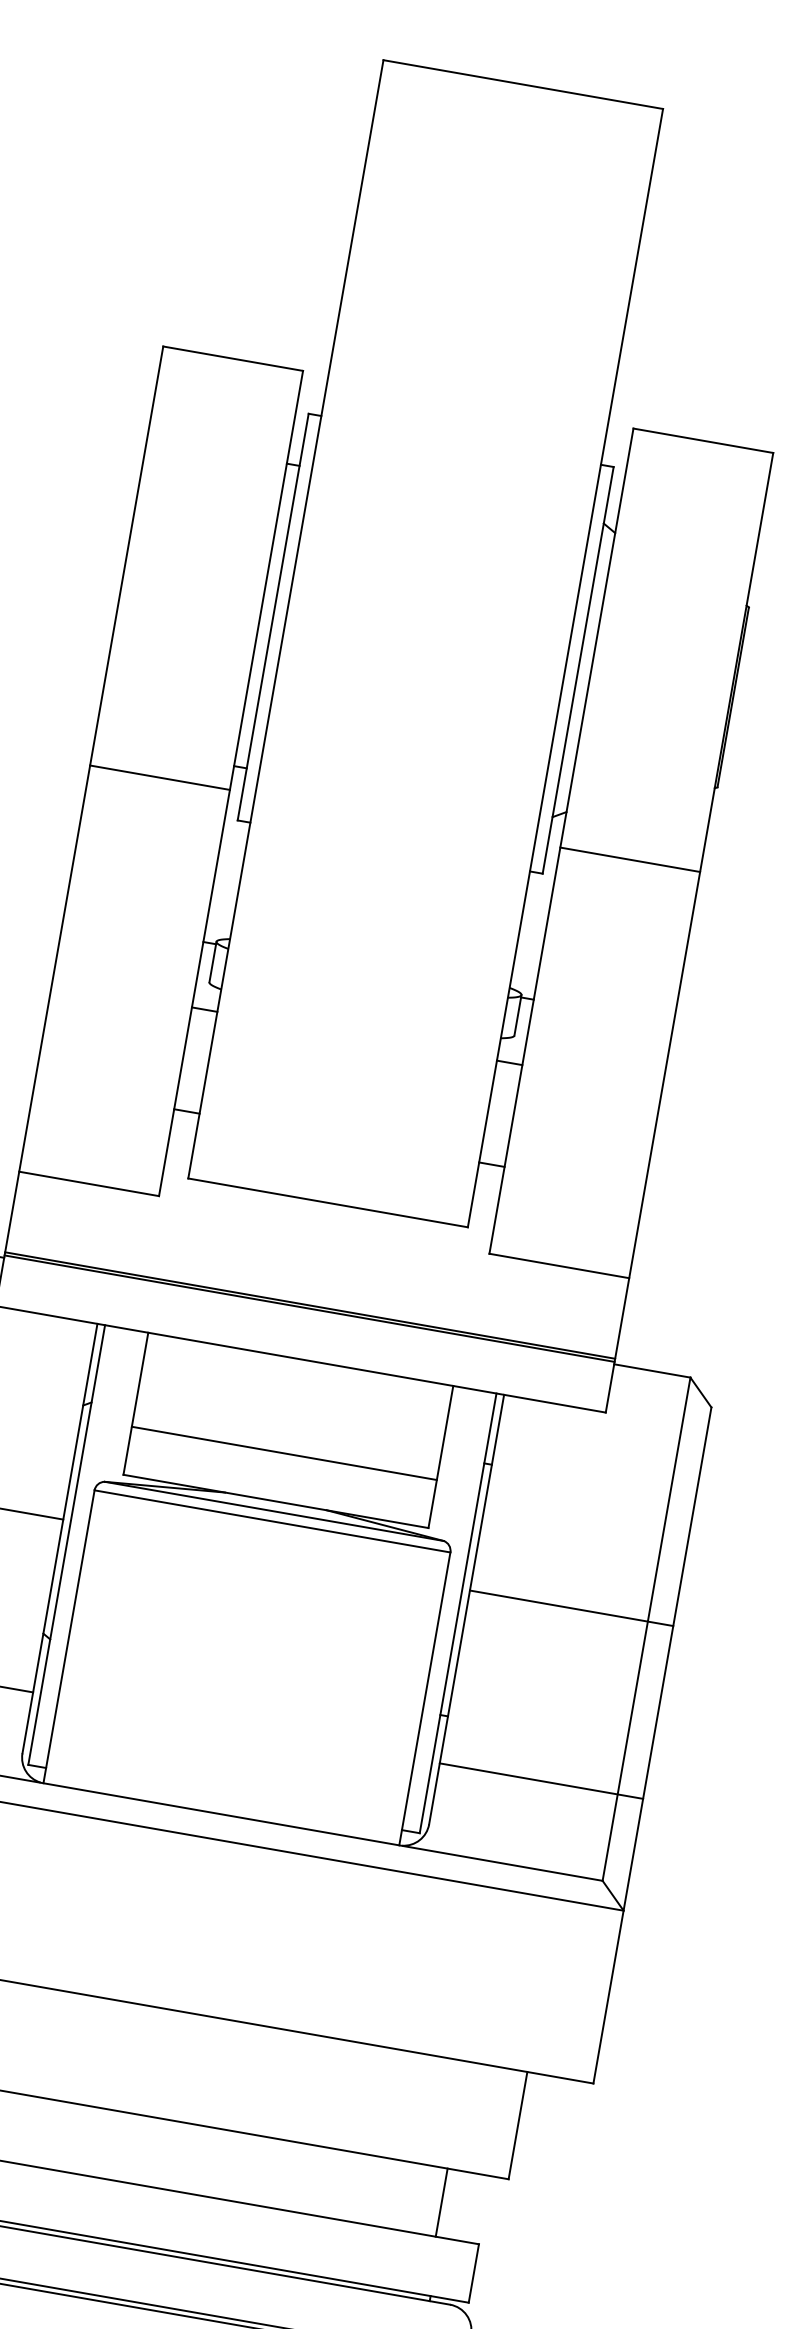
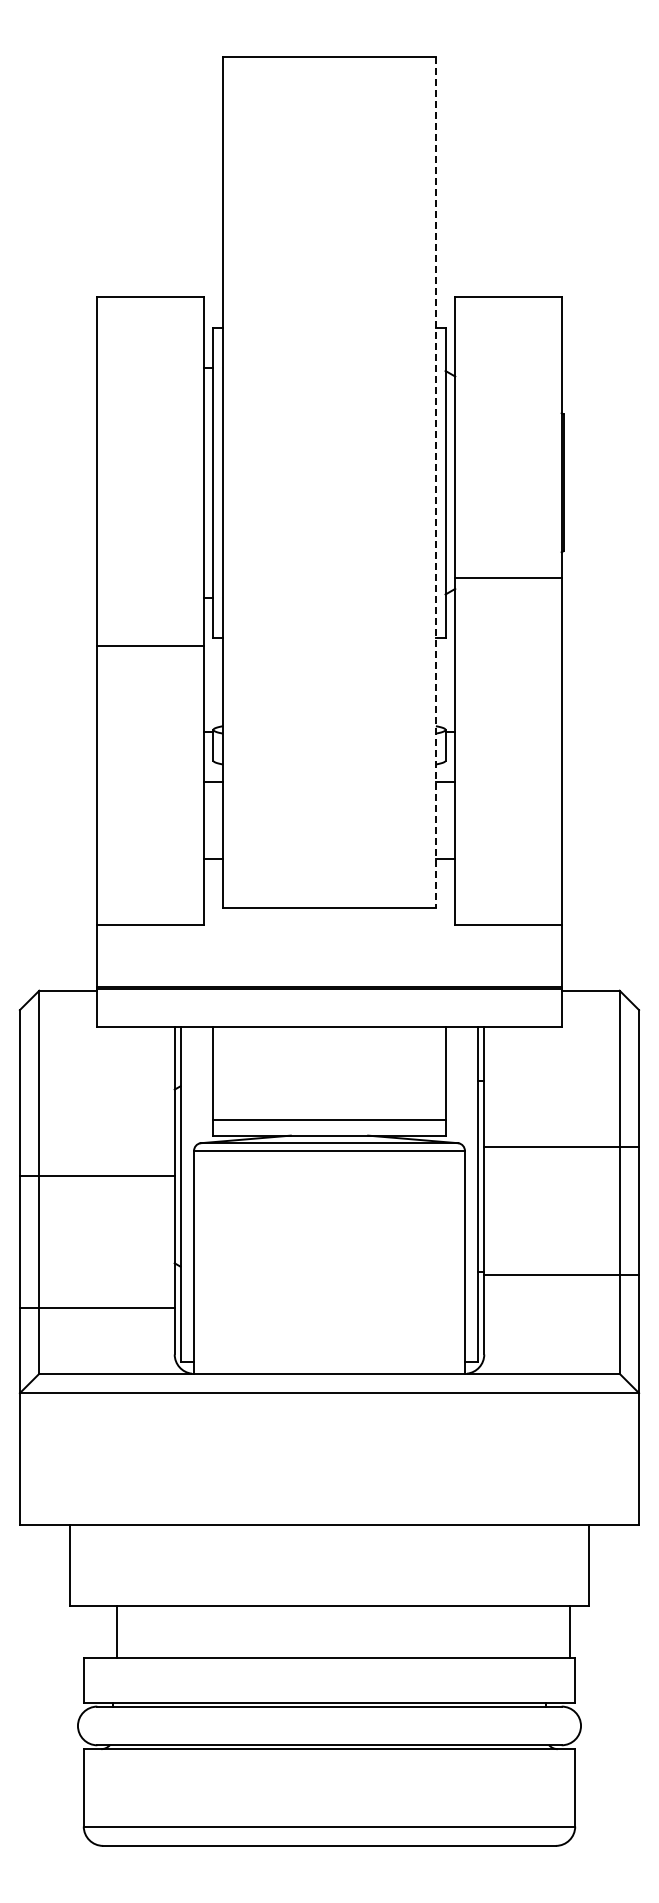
line: (564, 667) -> (435, 482), solid -> dashed
line: (160, 777) -> (150, 645), moved
line: (630, 859) -> (508, 577), moved
line: (284, 1453) -> (329, 1120), moved
line: (571, 1608) -> (561, 1147), moved
line: (541, 1781) -> (561, 1275), moved
line: (441, 2202) -> (570, 1632), moved

